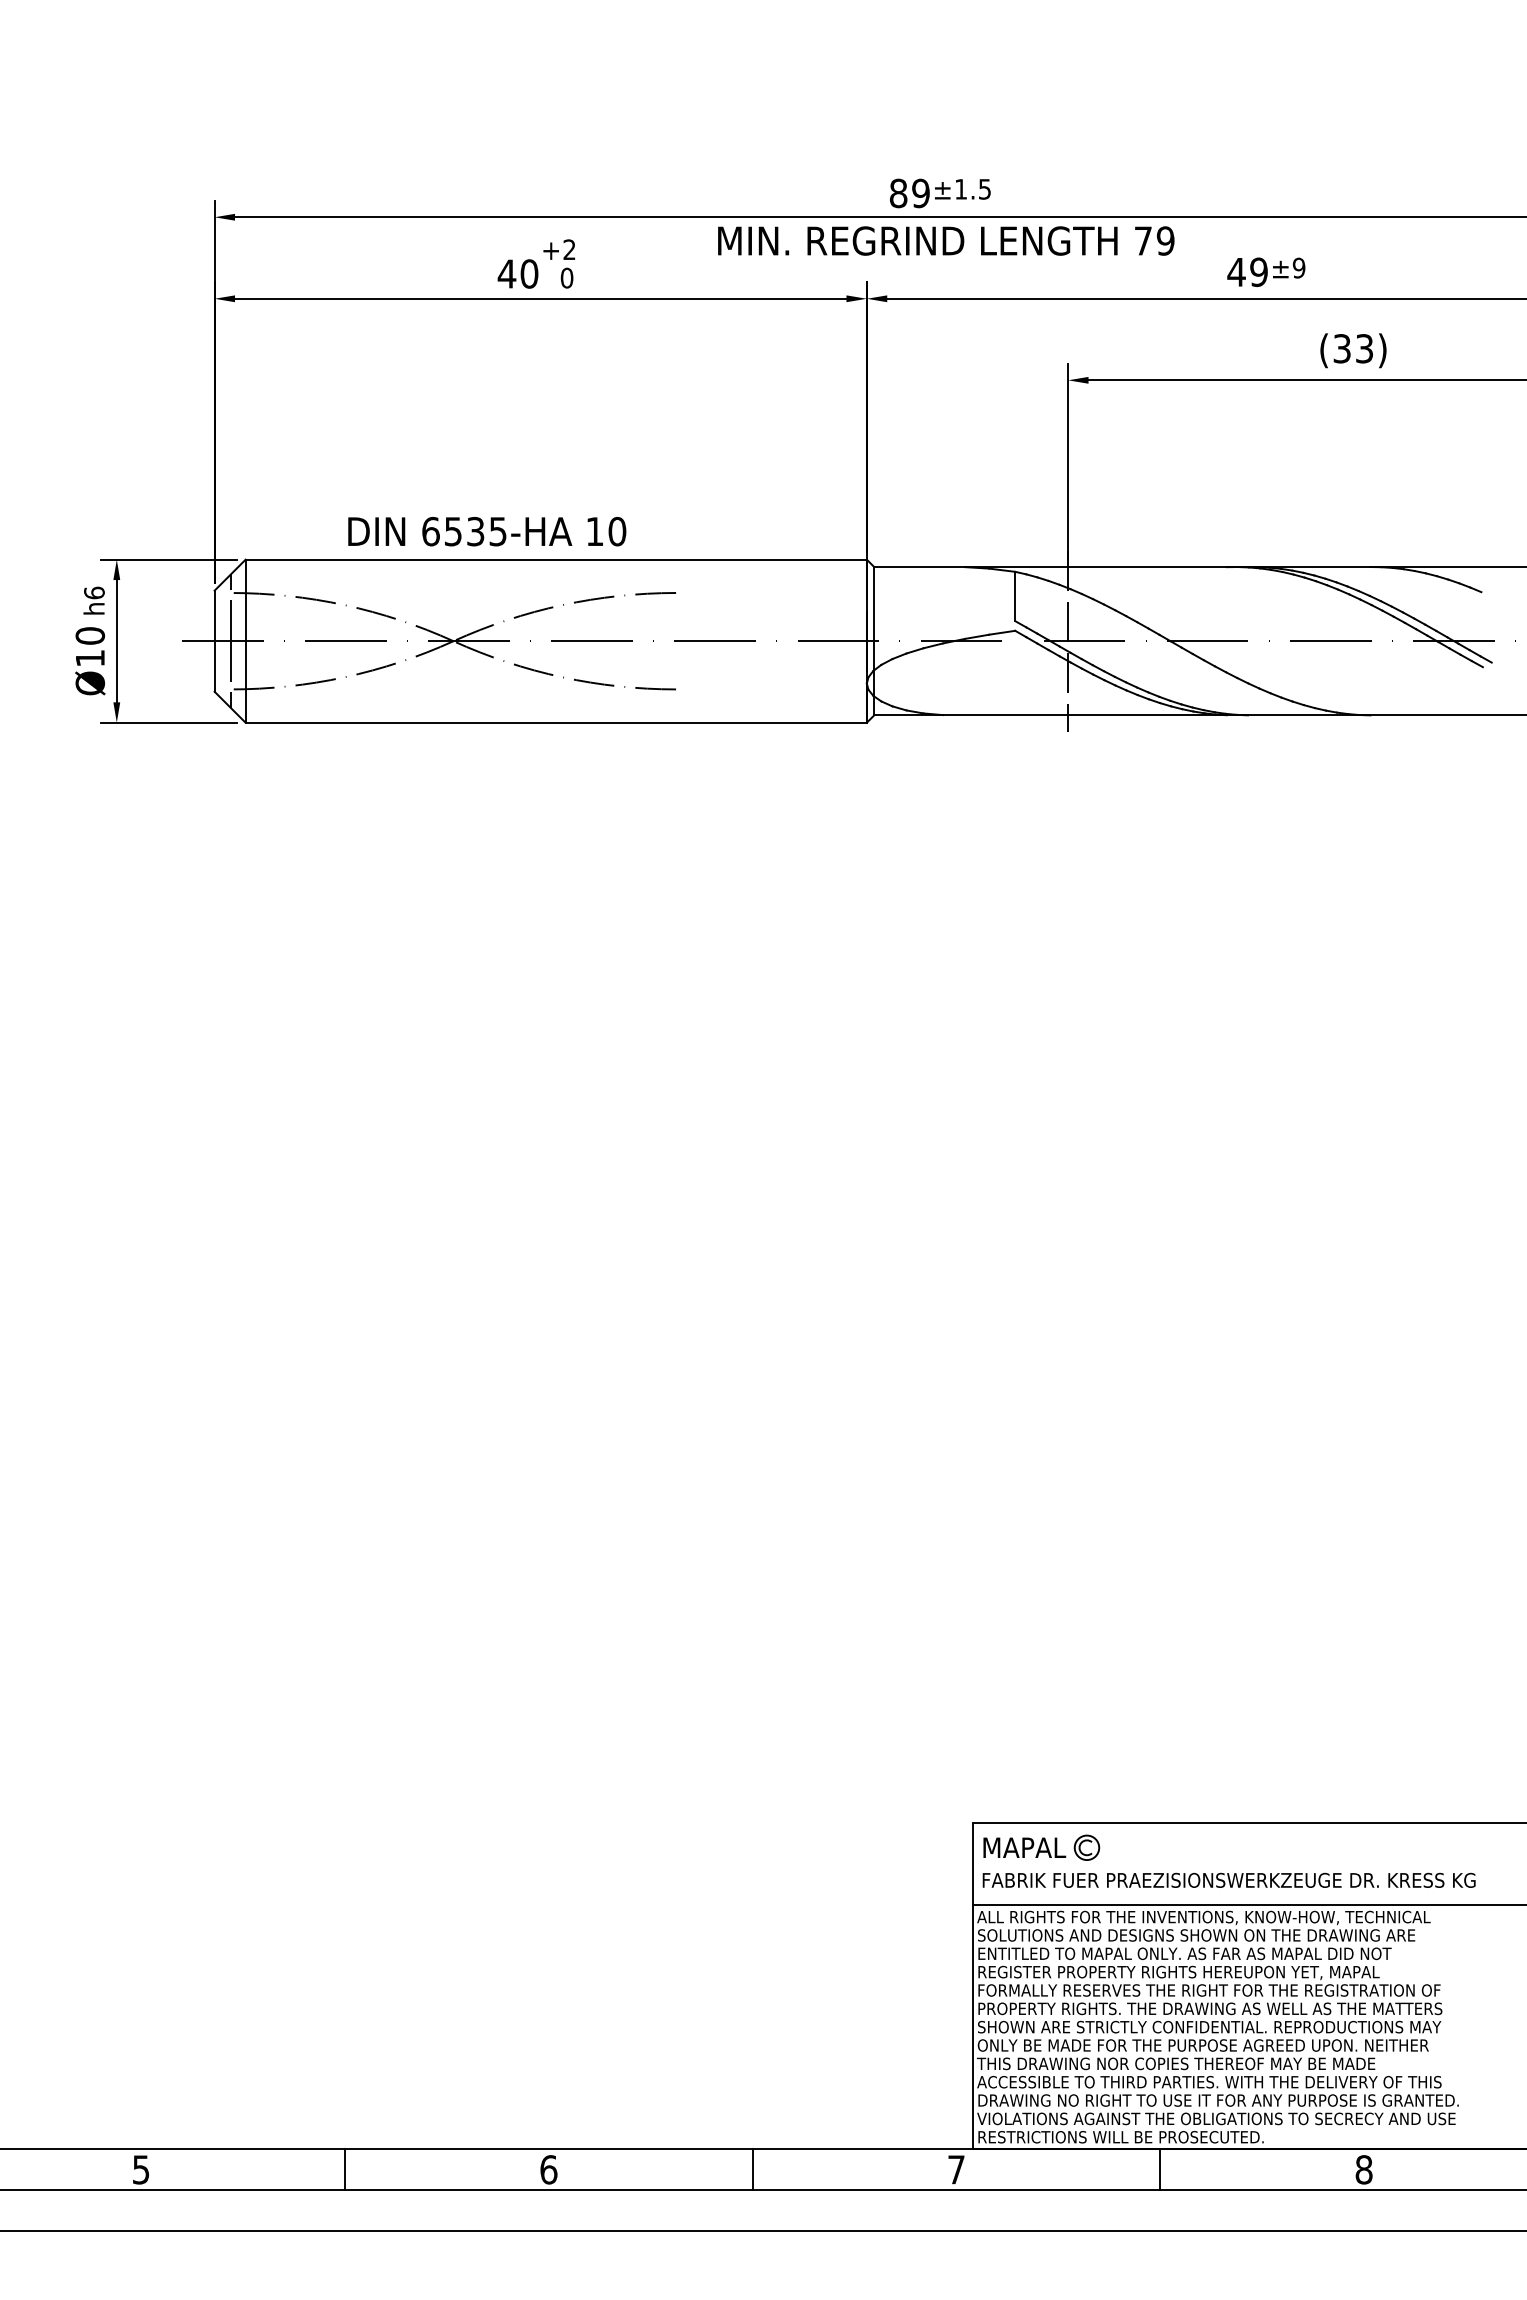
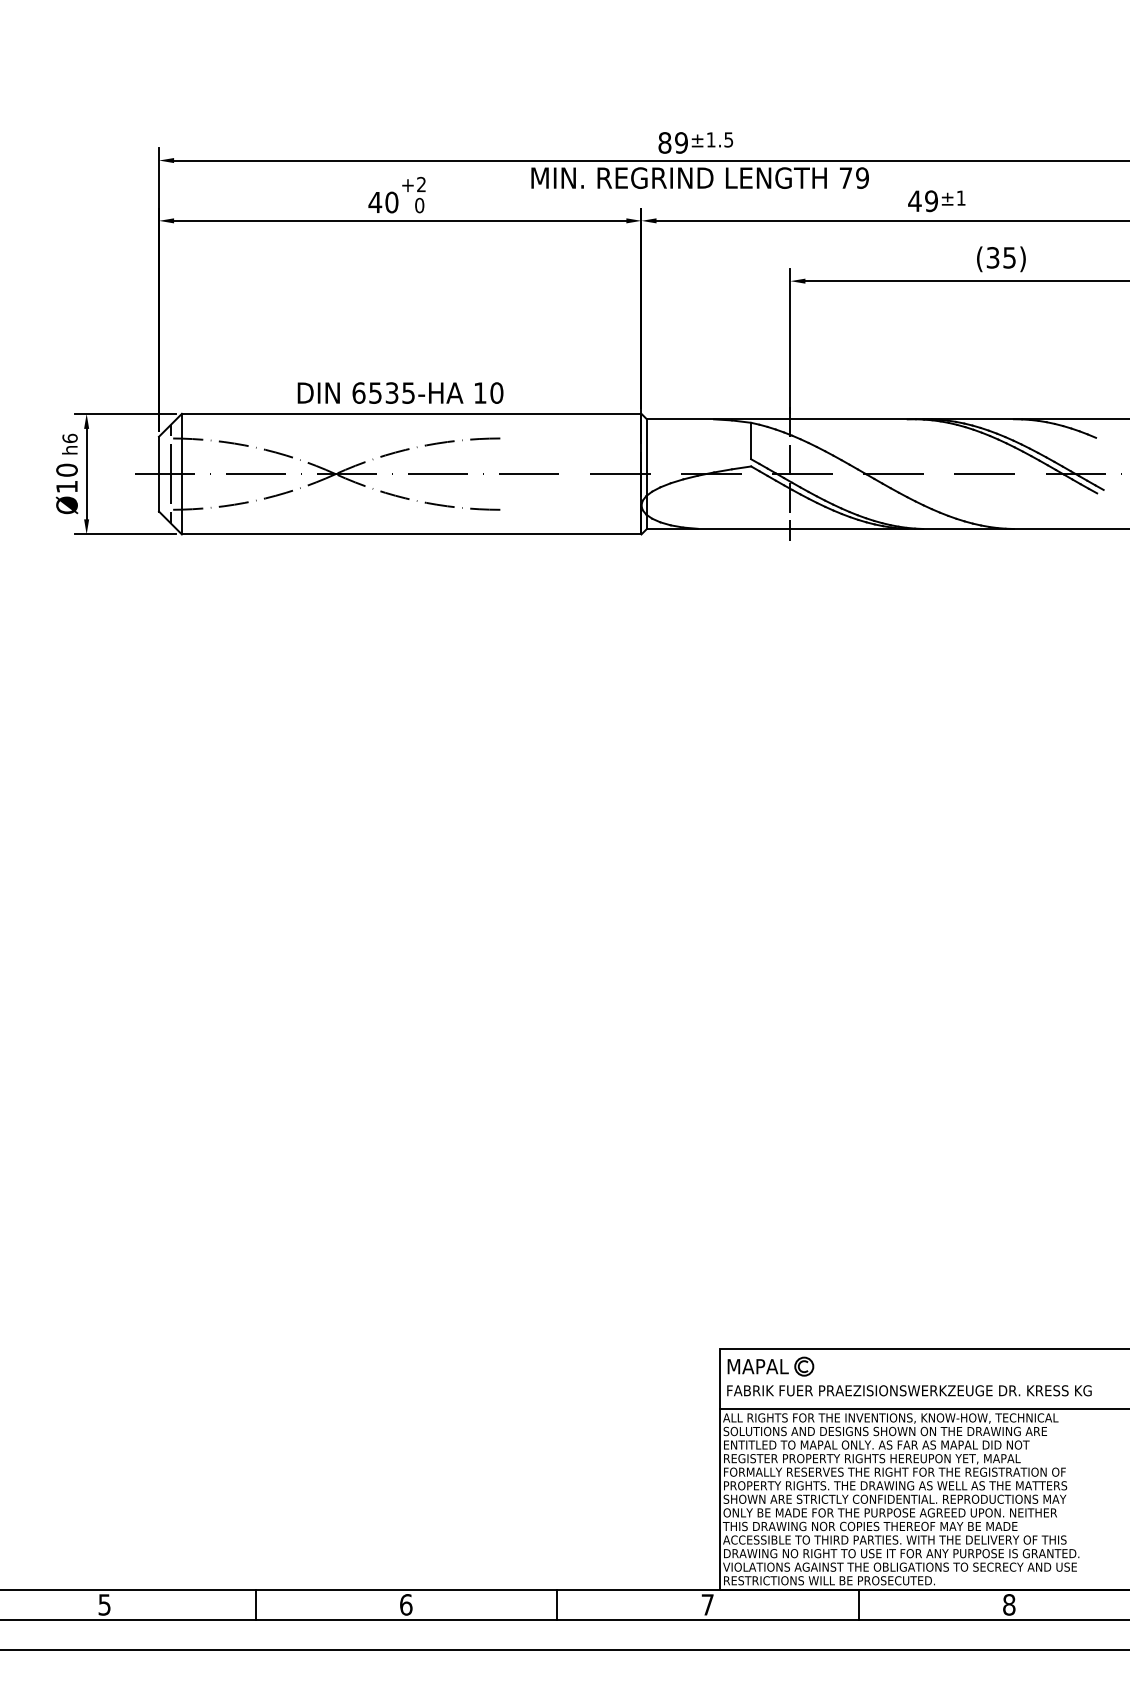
text: (1298, 267) -> (960, 197), ±9 -> ±1
text: (1364, 348) -> (1009, 257), (33) -> (35)
text: (487, 531) -> (400, 392), moved

